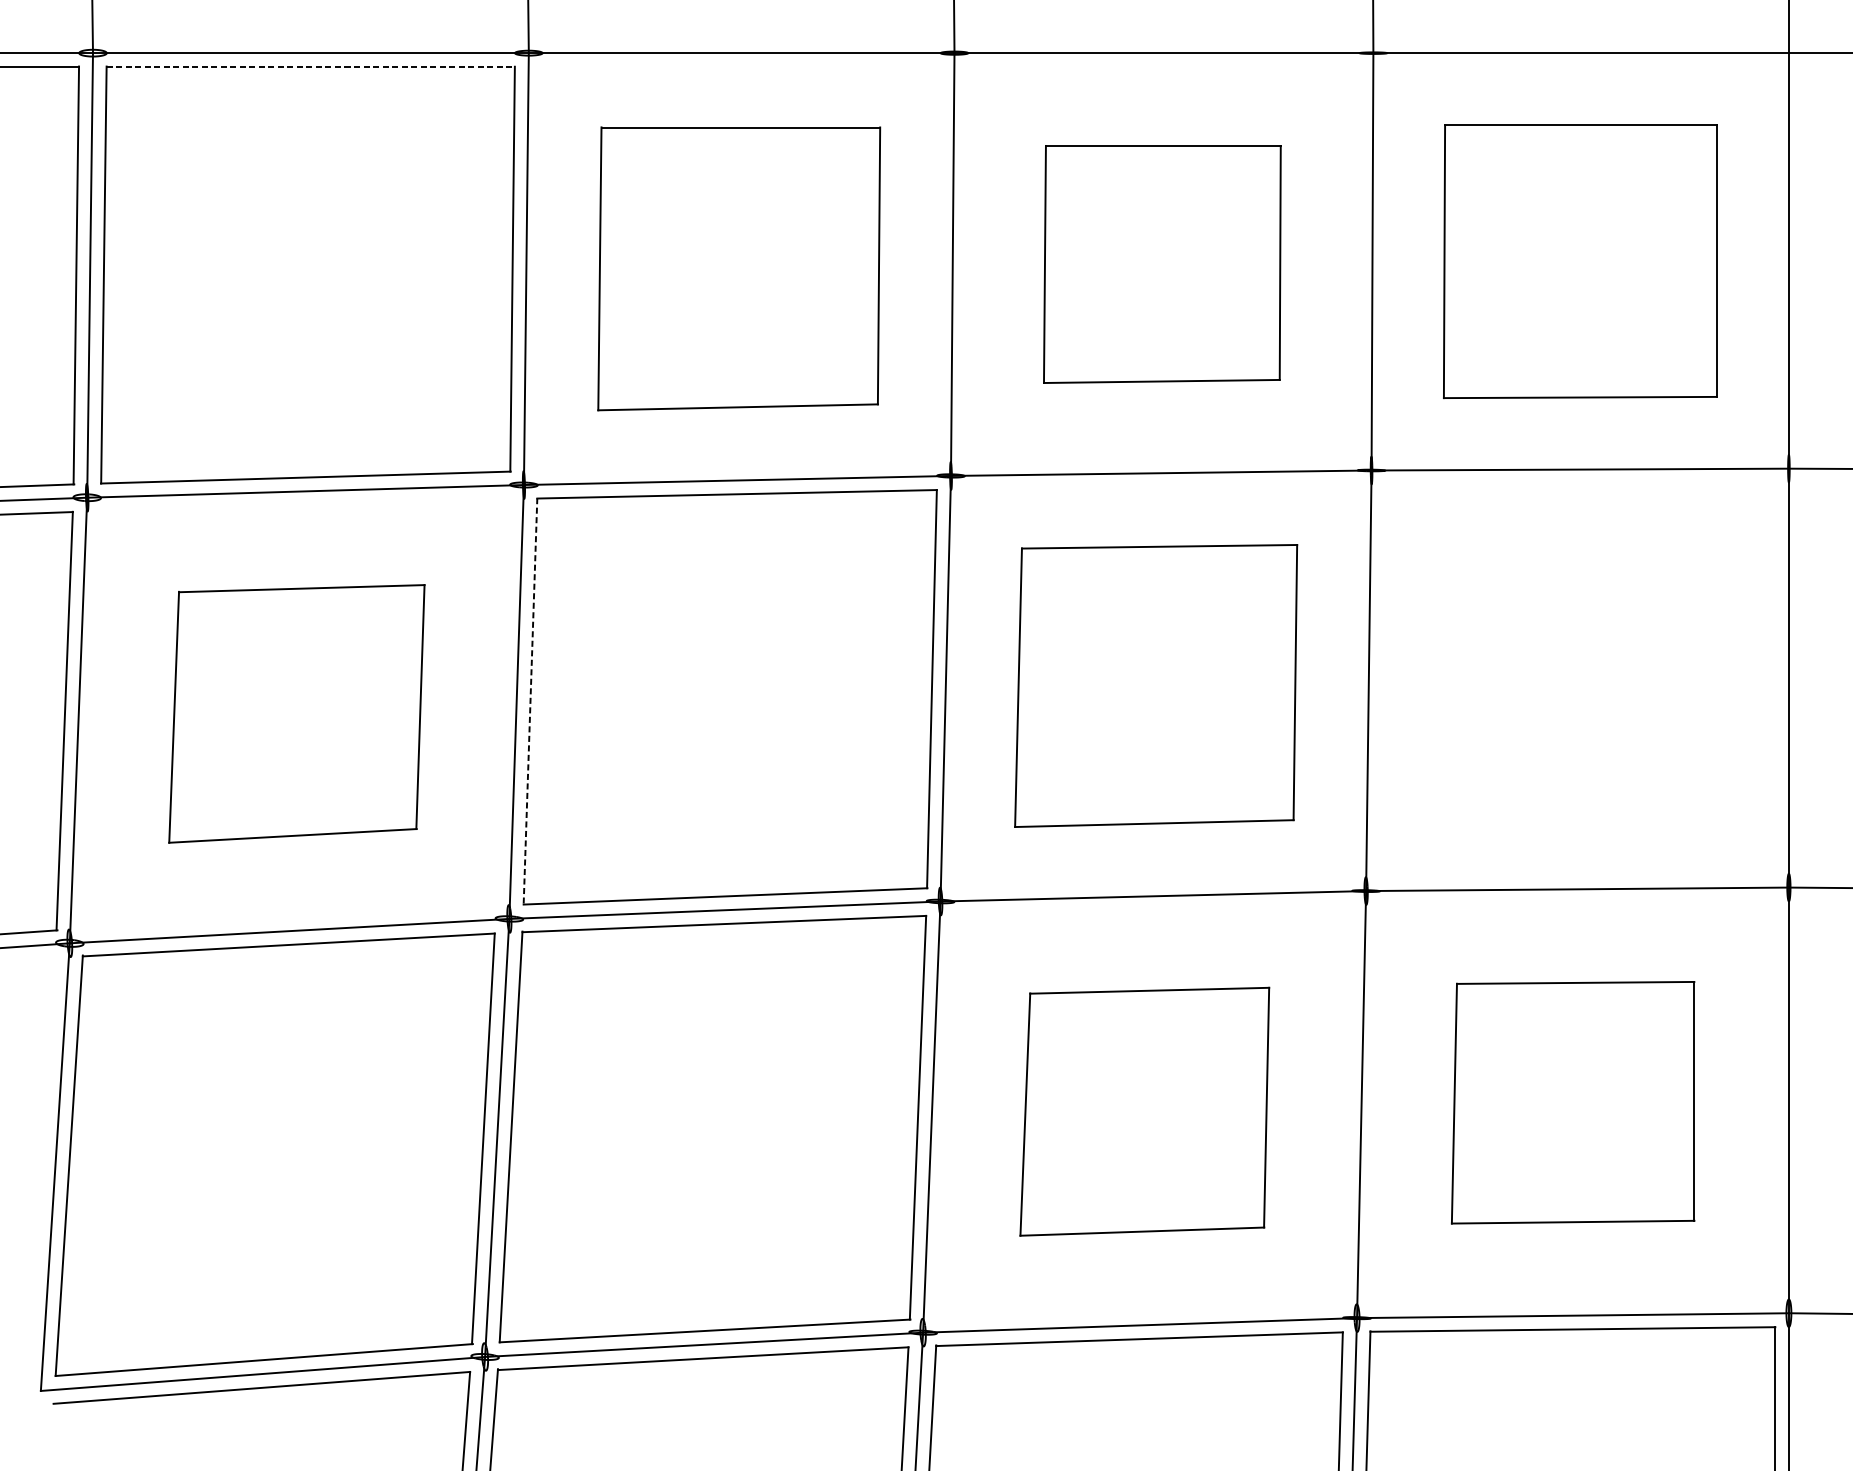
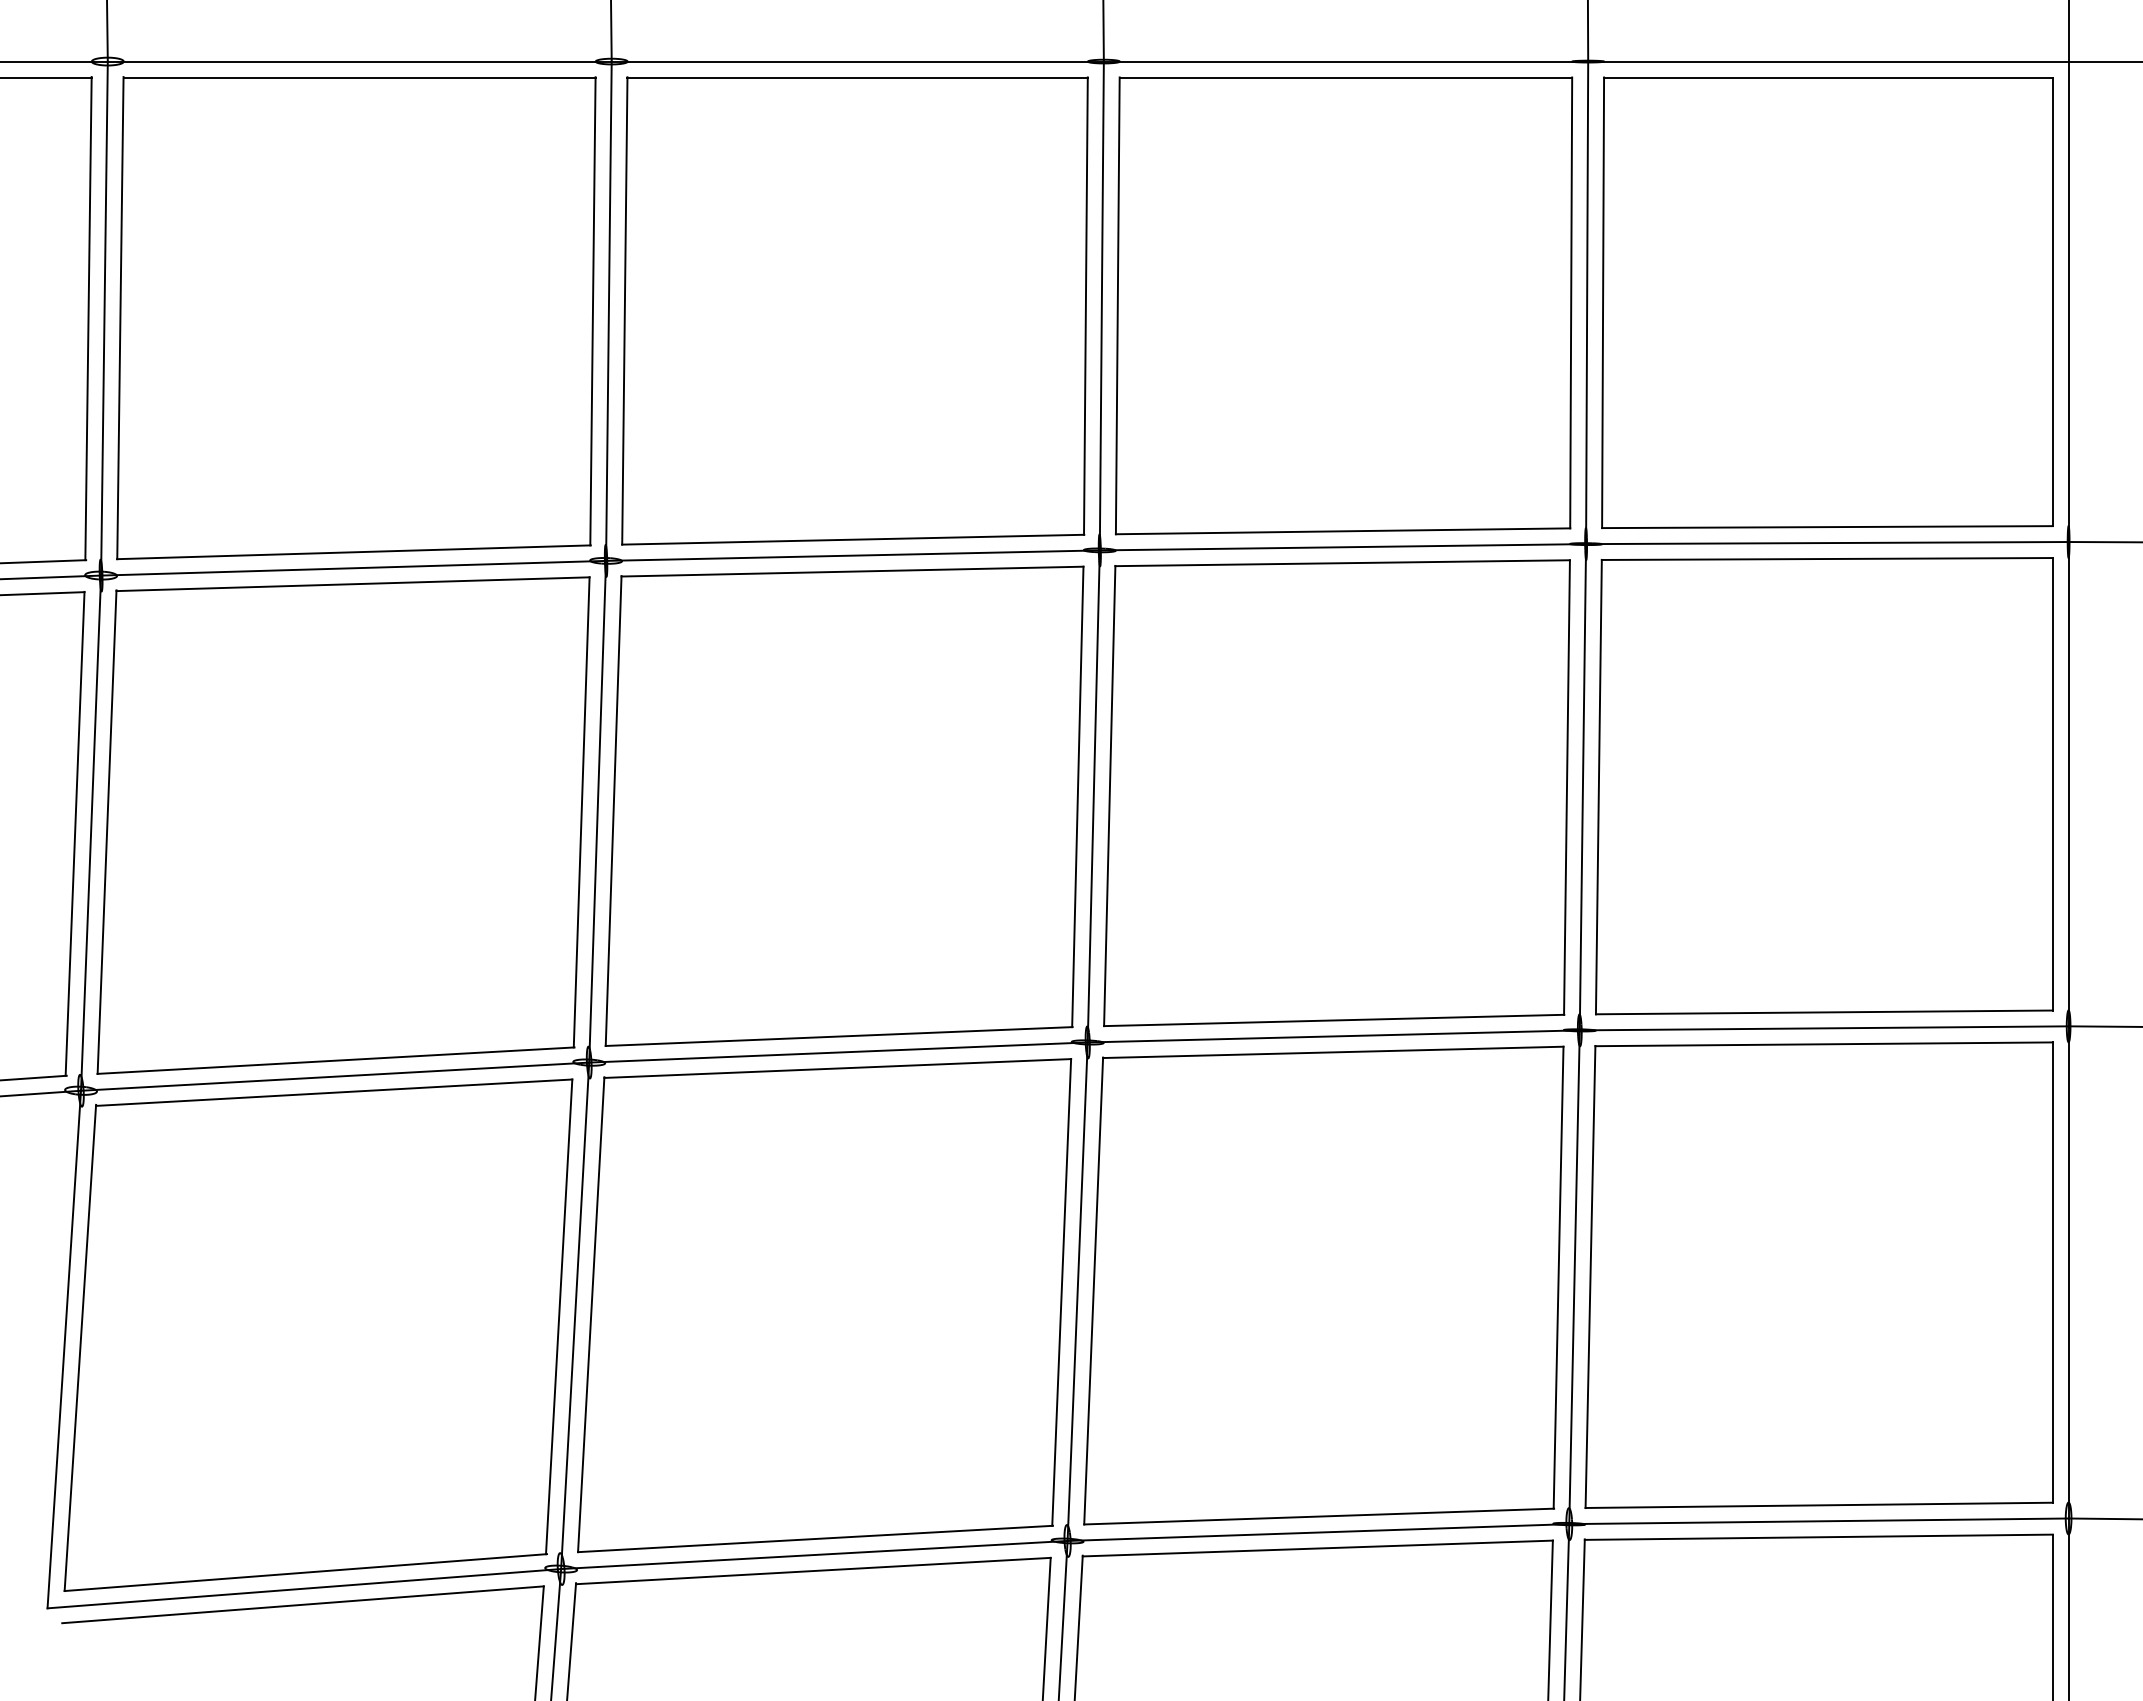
line: (311, 66) -> (360, 77), dashed -> solid
part: (1580, 261) -> (1827, 302), size x1.43
part: (1162, 264) -> (1344, 305), size x1.67
part: (738, 268) -> (854, 310), size x1.43
part: (1577, 680) -> (1824, 786), added
part: (1155, 686) -> (1336, 793), size x1.43
line: (530, 701) -> (613, 811), dashed -> solid
part: (296, 713) -> (343, 825), size x1.67
part: (1572, 1102) -> (1818, 1274), size x1.67
part: (1144, 1111) -> (1323, 1285), size x1.67

